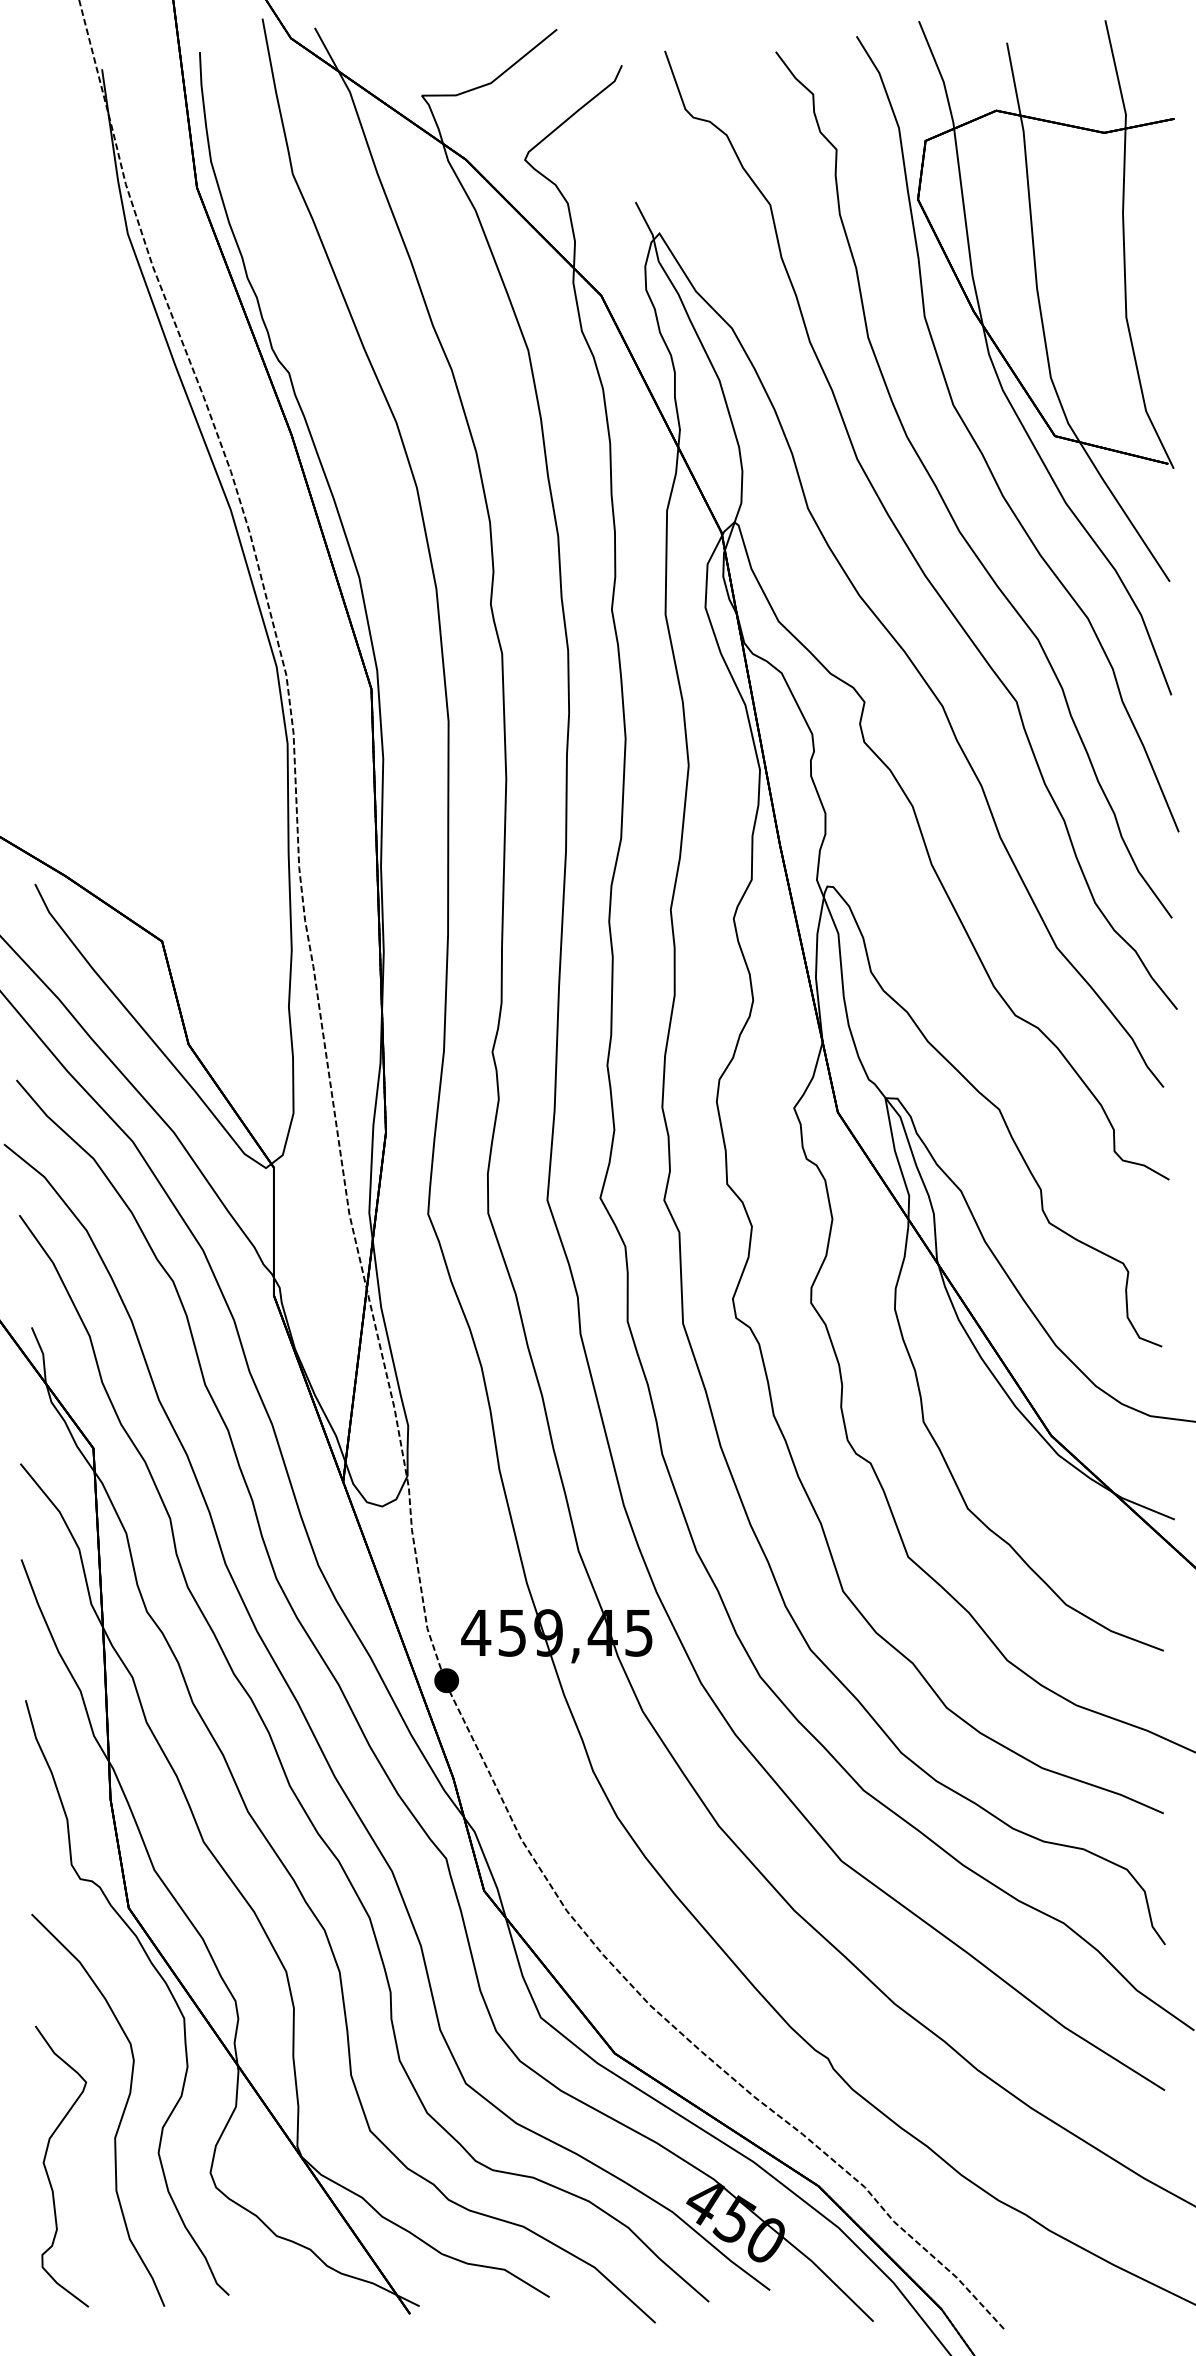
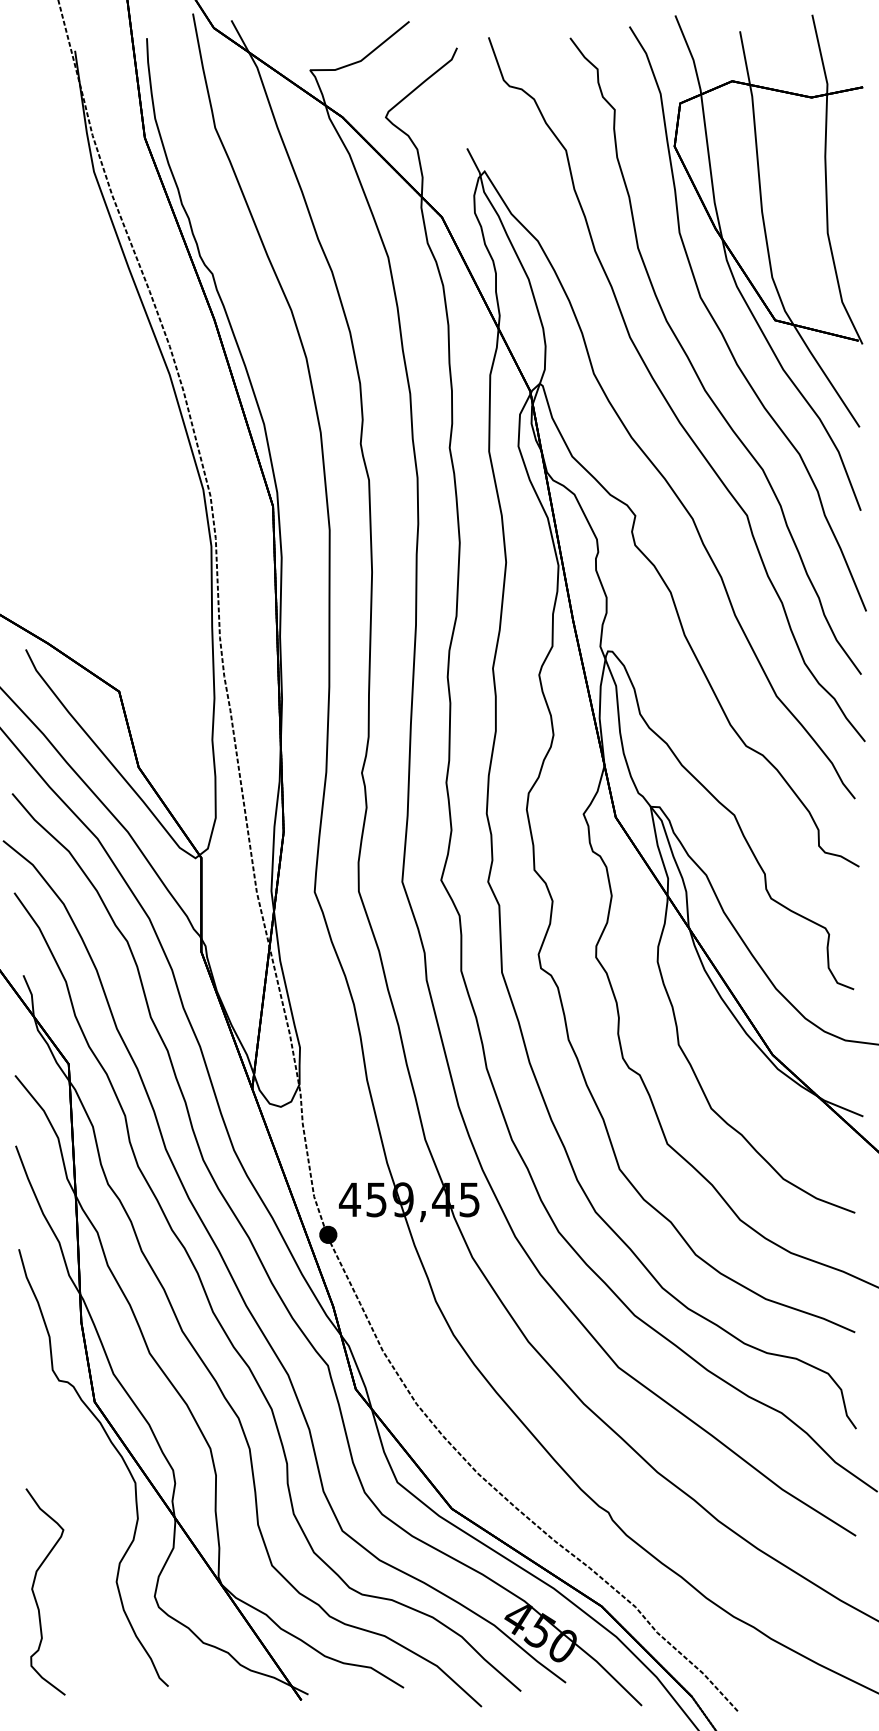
part: (121, 2115) -> (89, 1554), removed

